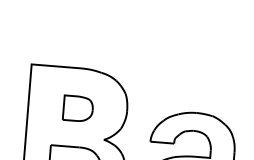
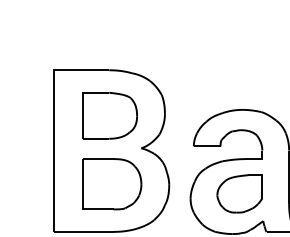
part: (77, 108) -> (109, 115), size x1.67

